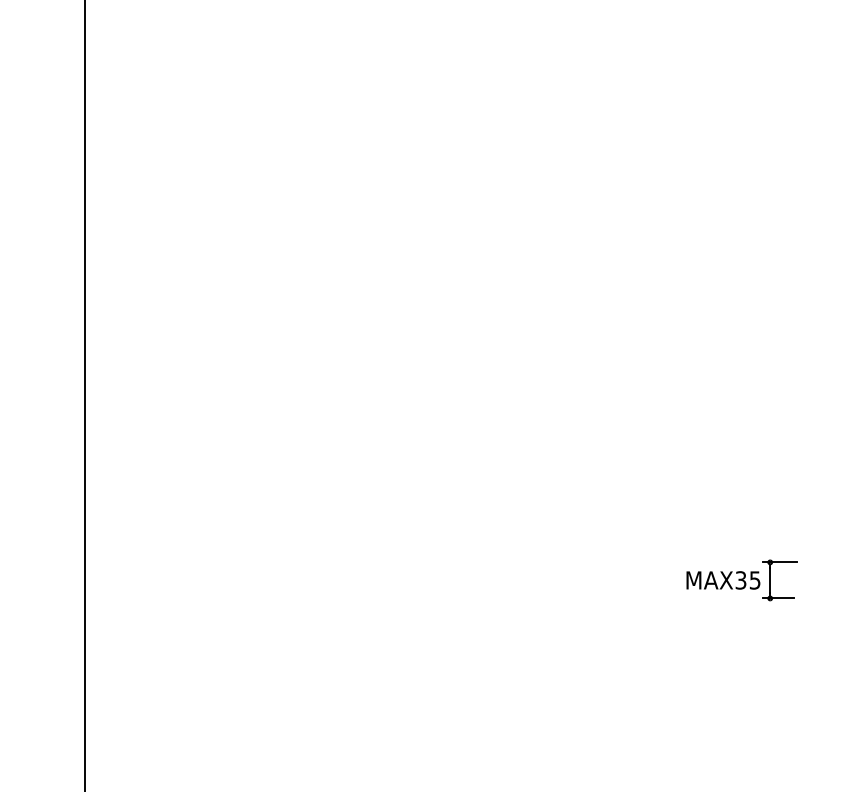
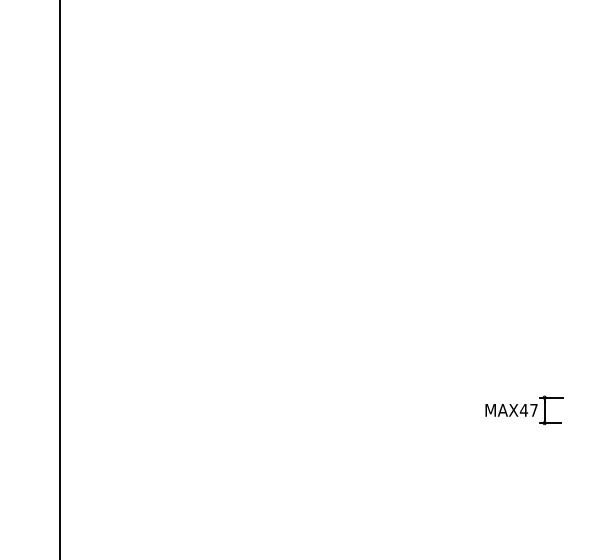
text: (747, 580) -> (528, 410), MAX35 -> MAX47

